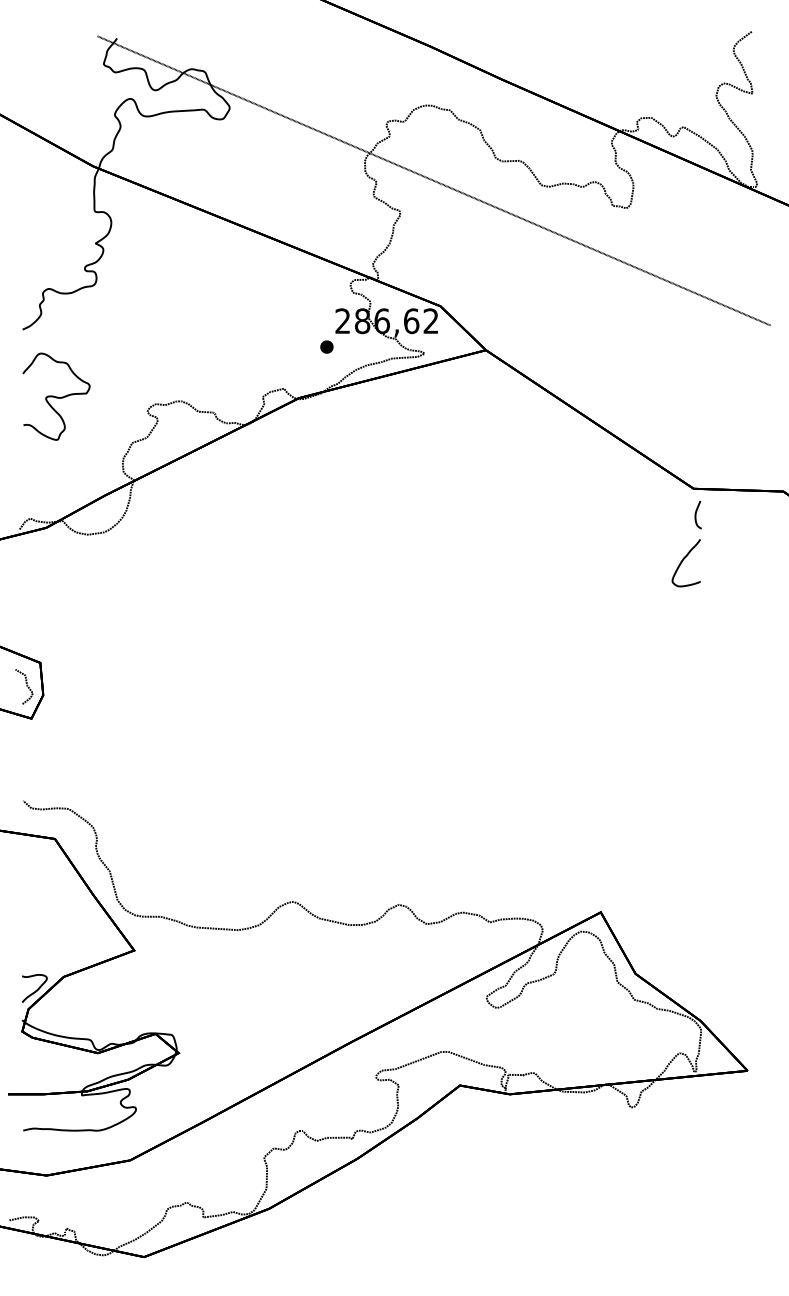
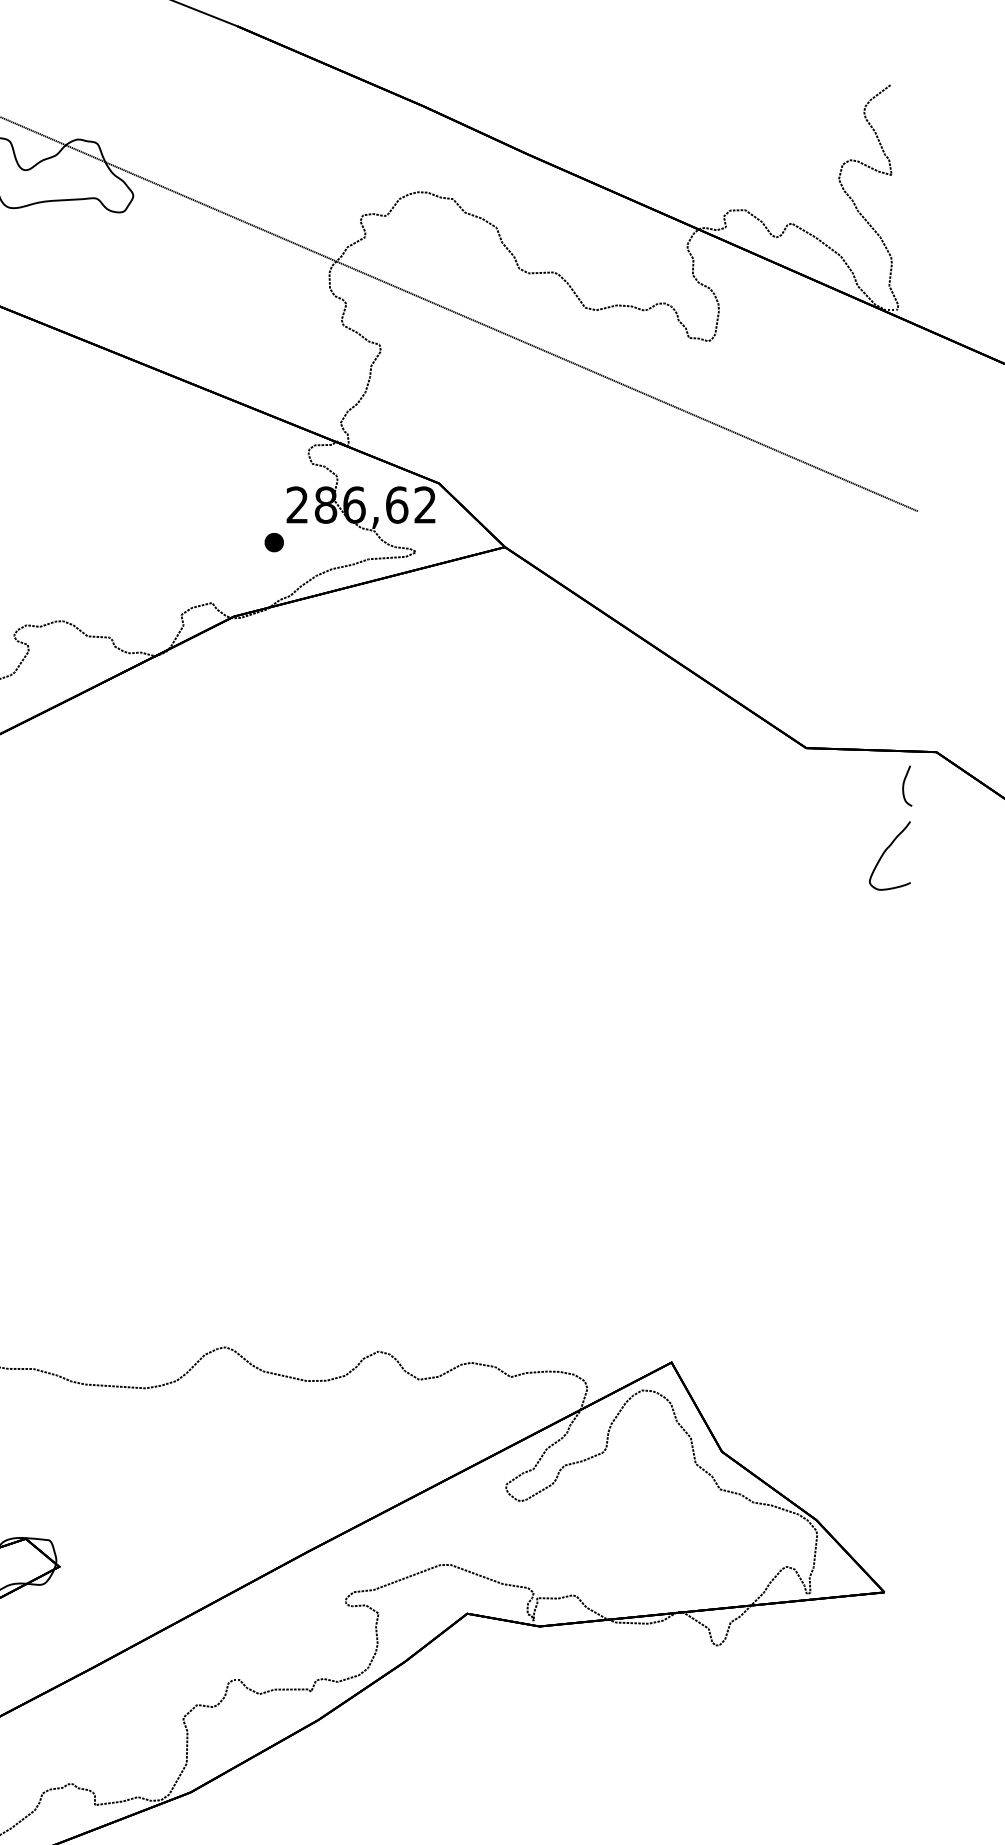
part: (691, 548) -> (897, 834), moved

